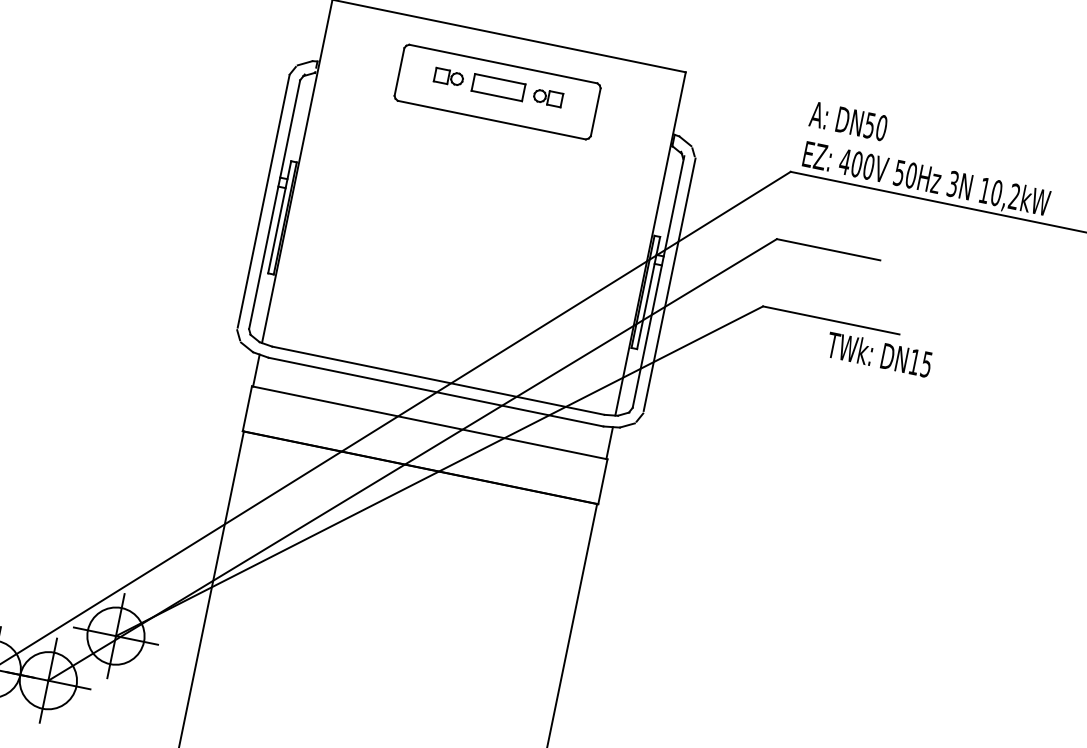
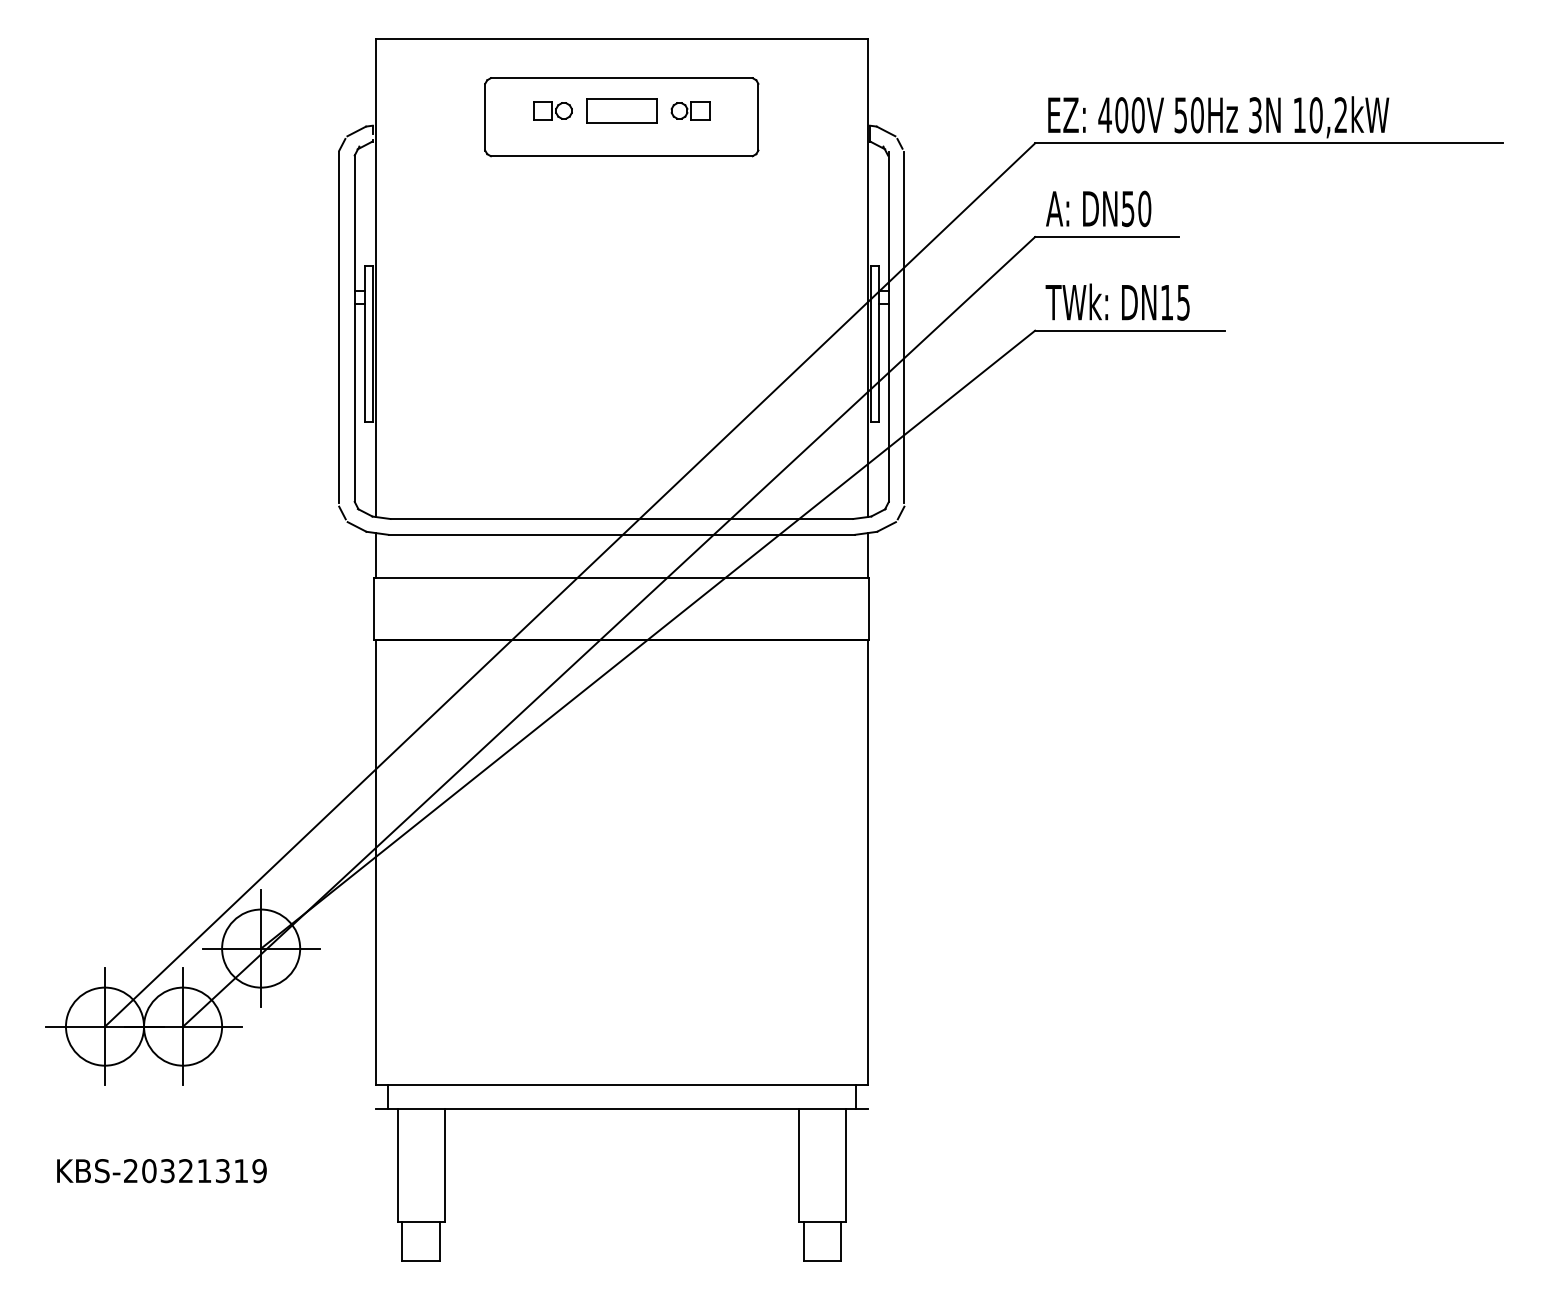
text: (848, 120) -> (1098, 208), moved
text: (879, 354) -> (1117, 301), moved

